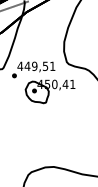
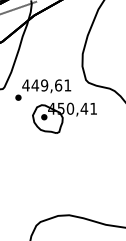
text: (45, 65) -> (58, 84), 449,51 -> 449,61

